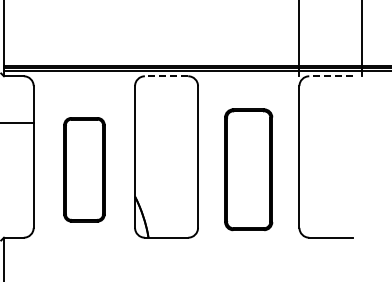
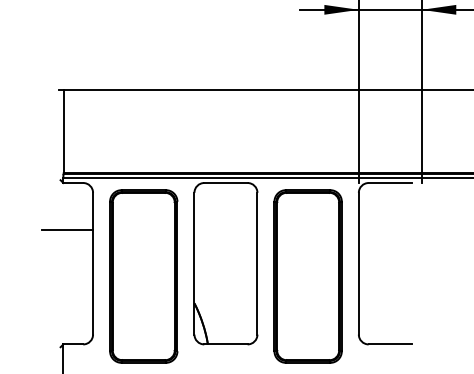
line: (166, 76) -> (225, 183), dashed -> solid
line: (331, 76) -> (390, 183), dashed -> solid
part: (84, 169) -> (143, 276), size x1.67
part: (248, 169) -> (307, 276), size x1.43

